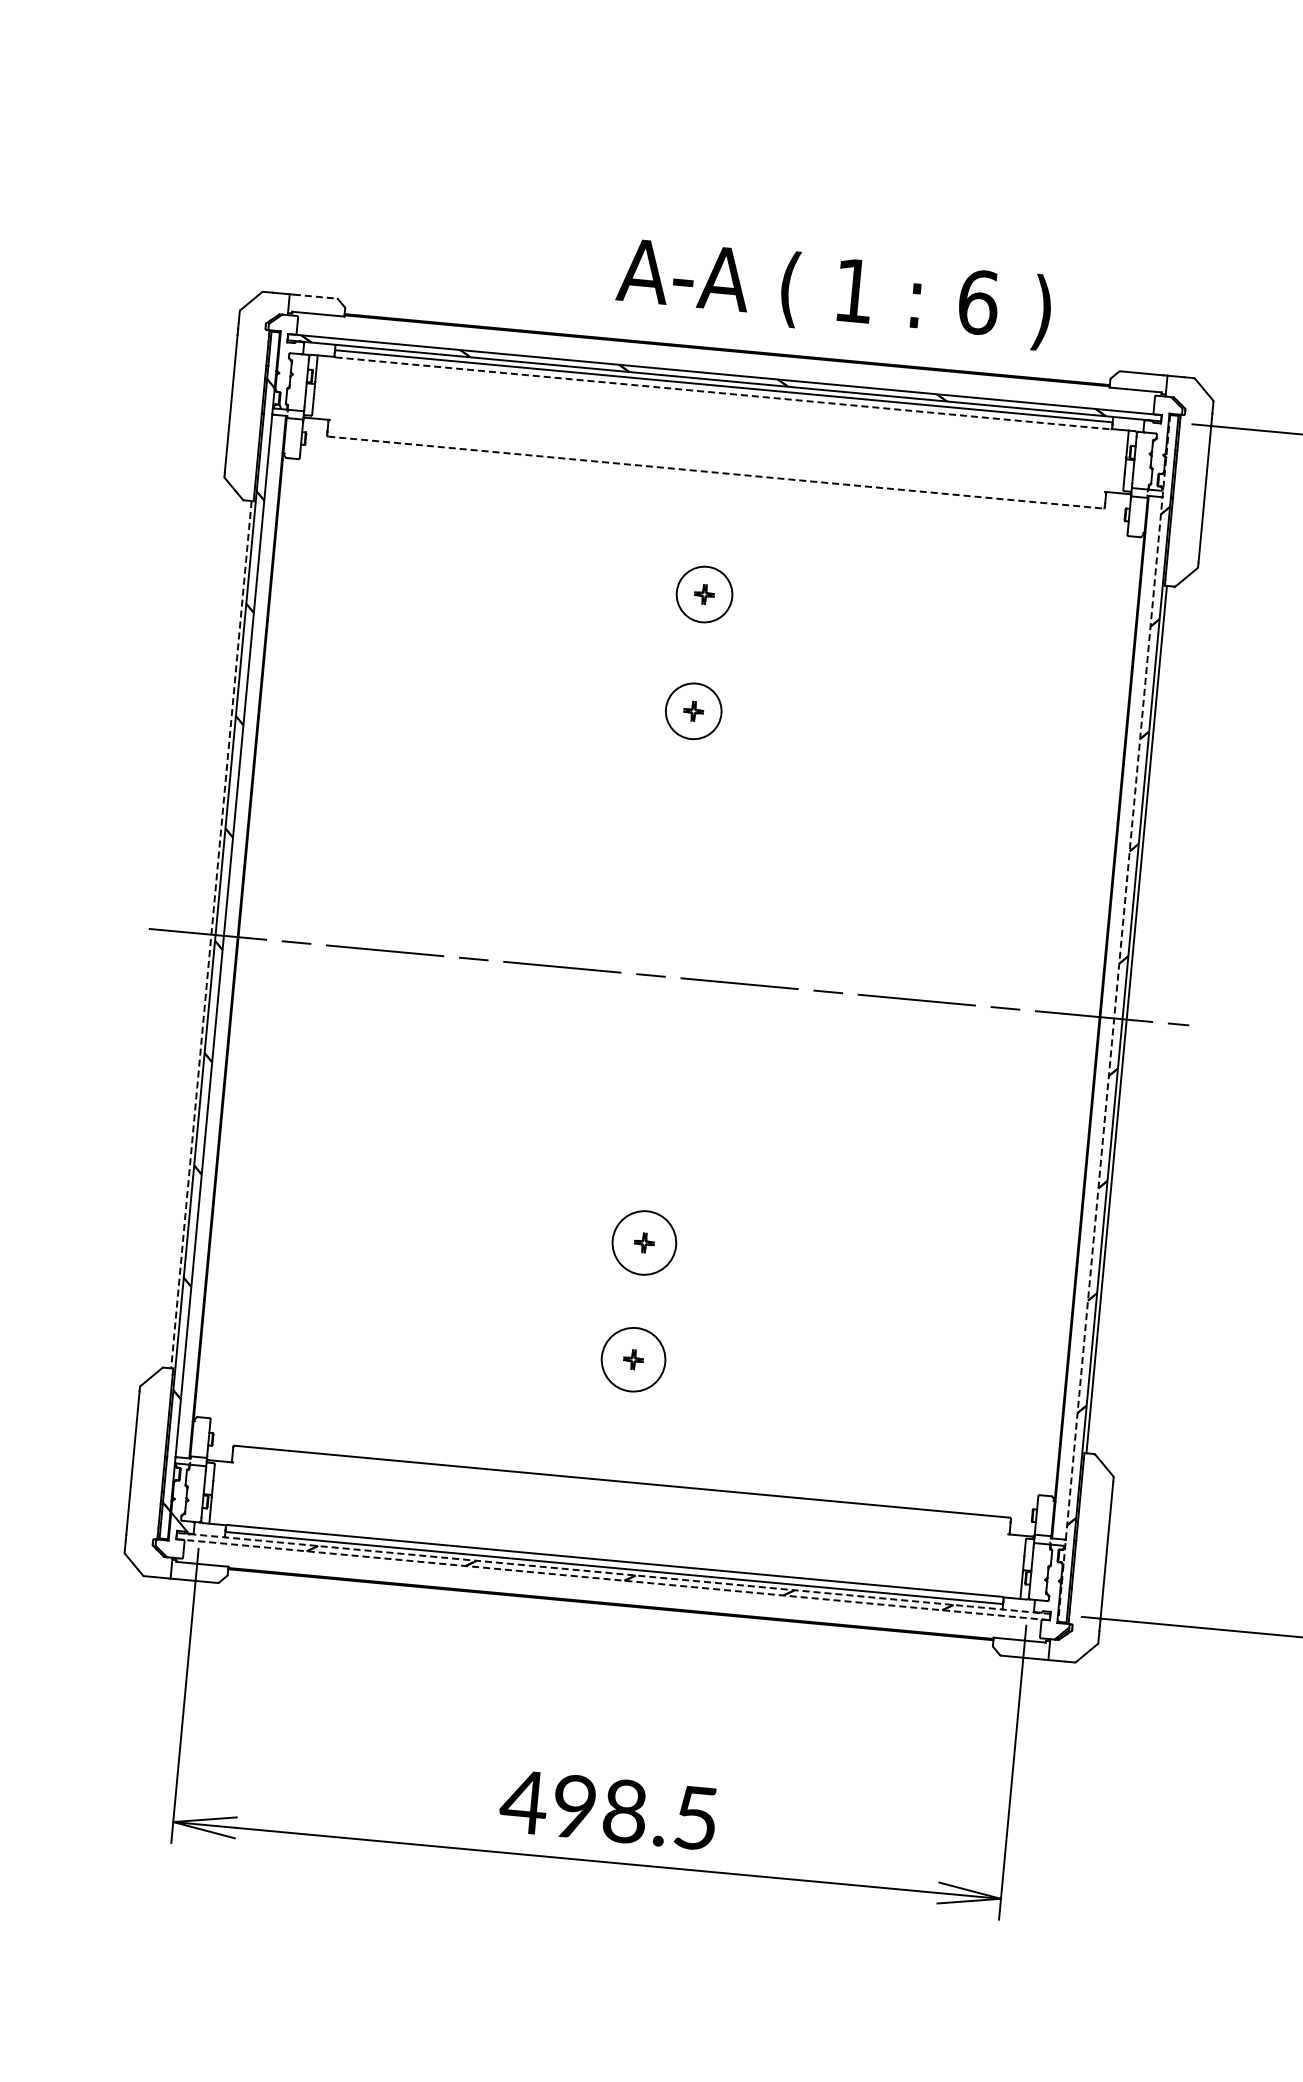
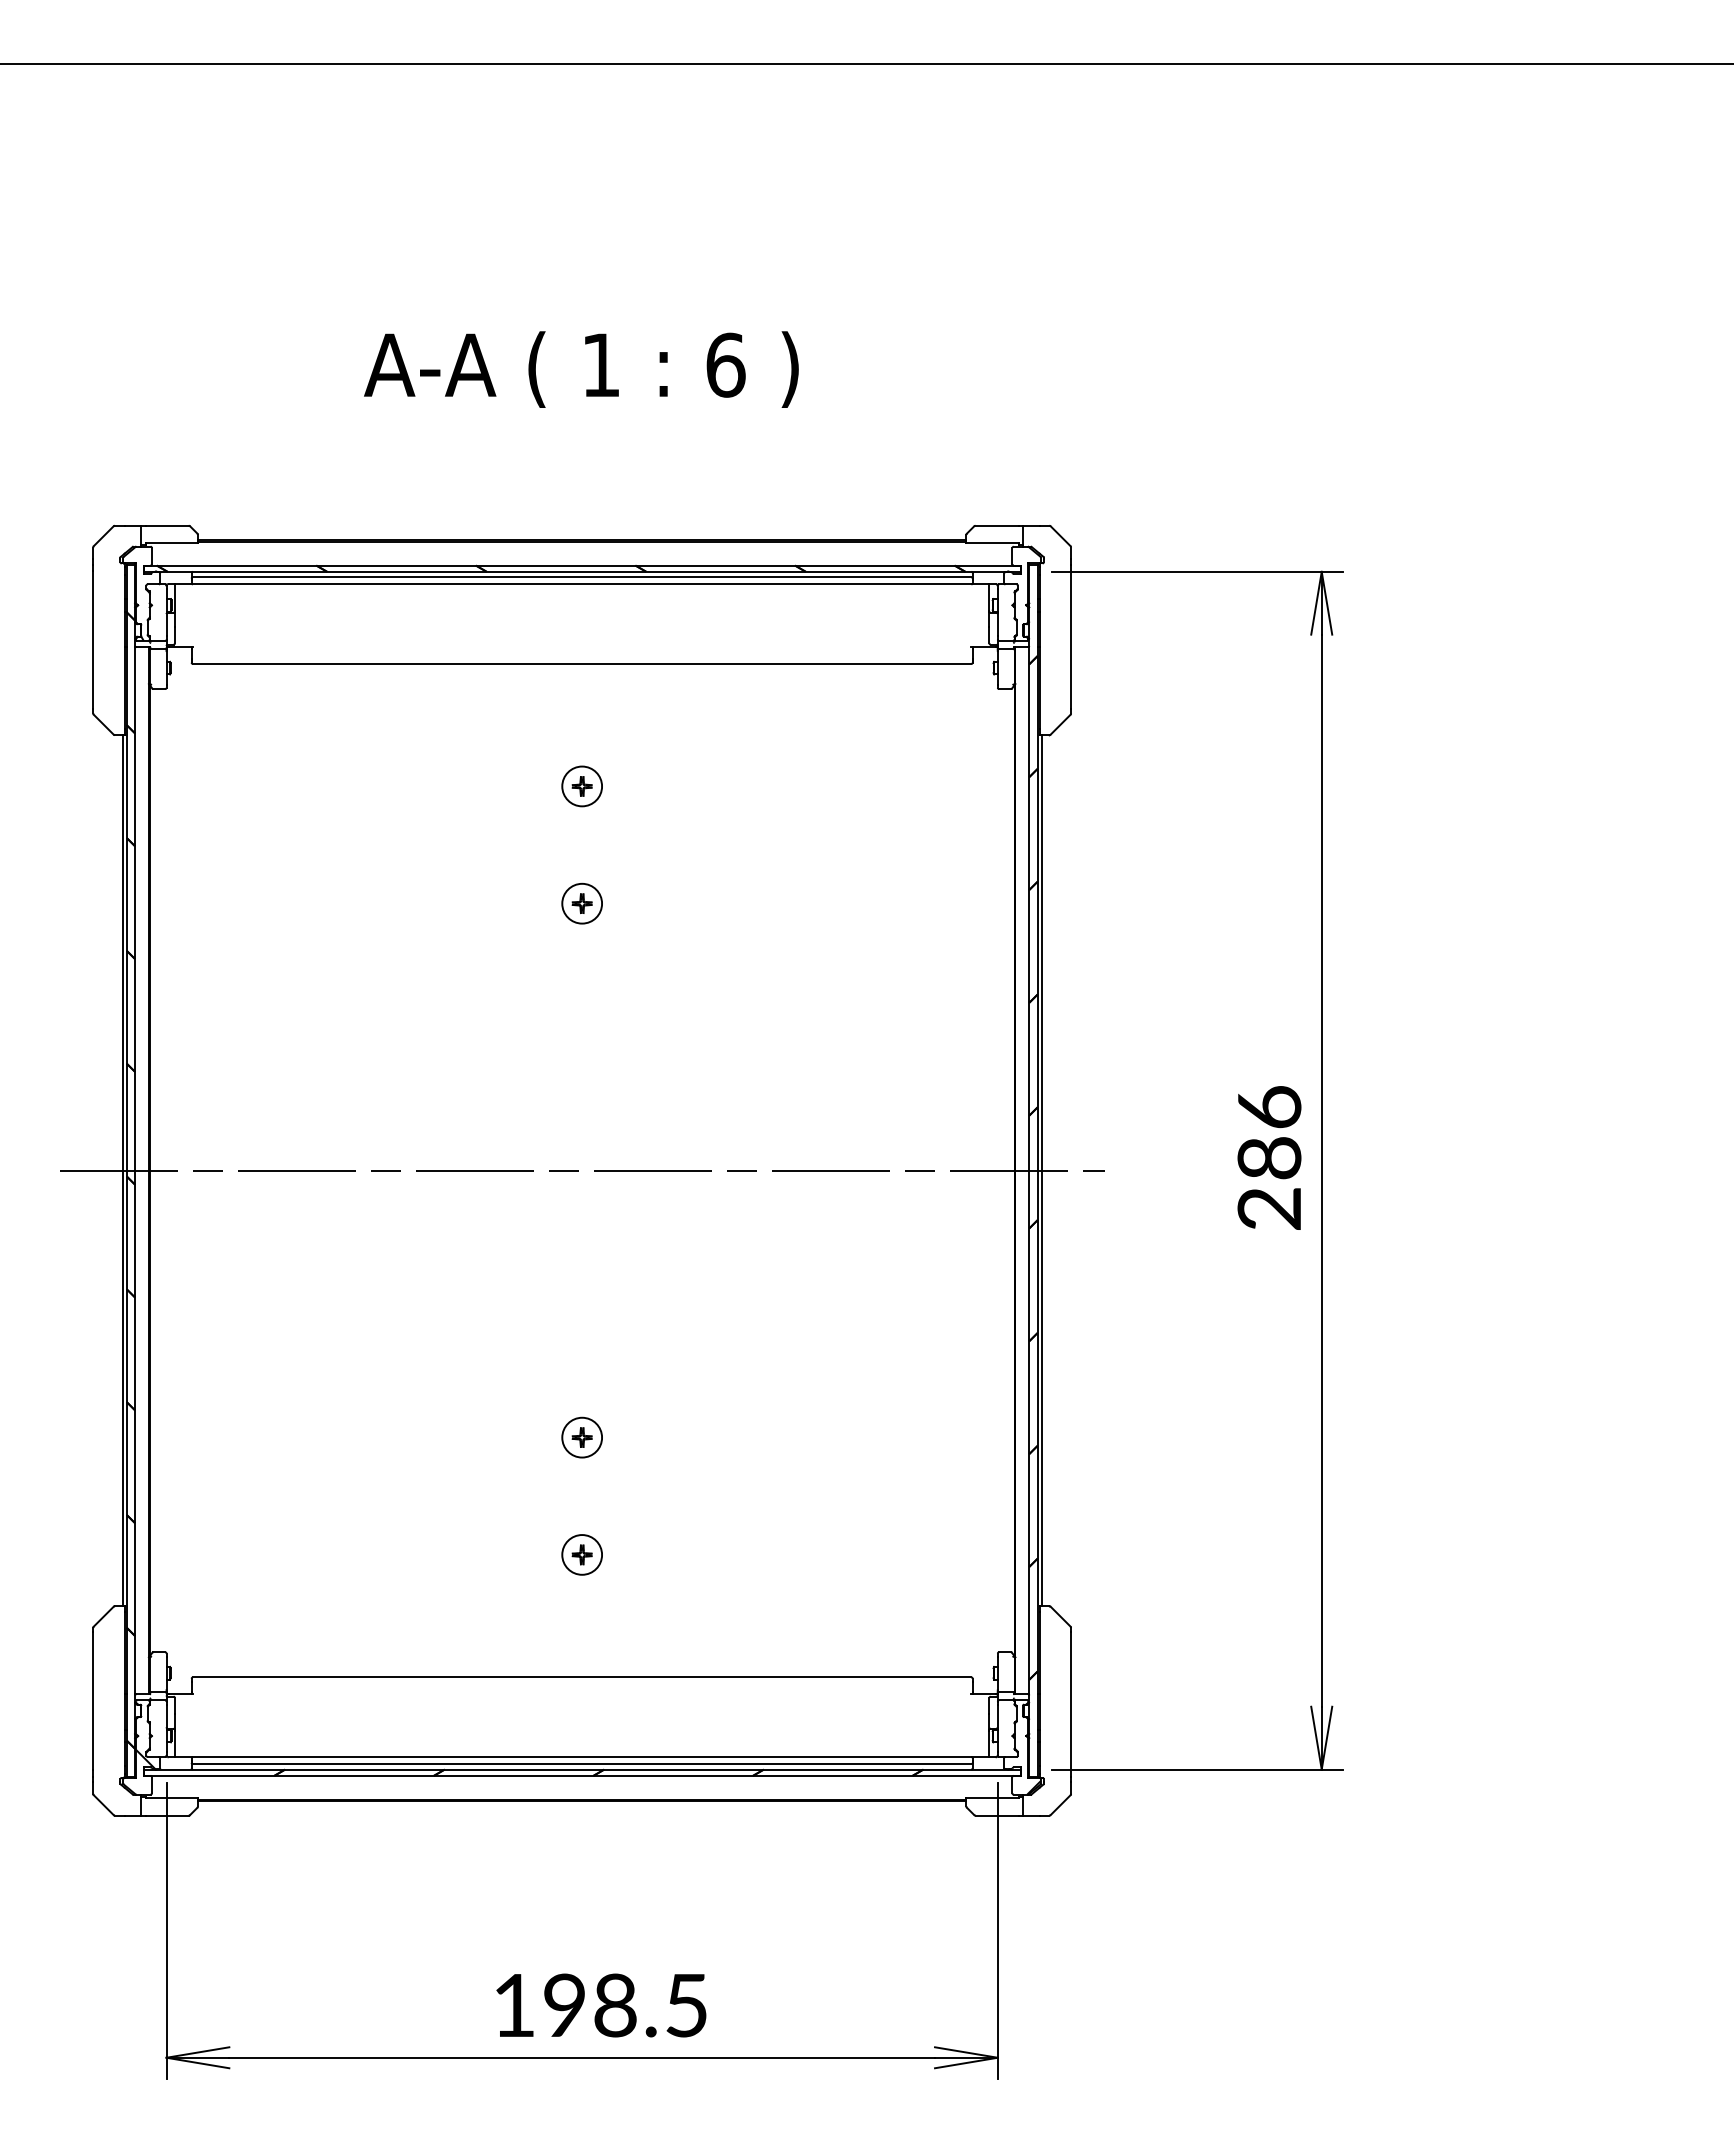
text: (834, 293) -> (581, 369), moved
line: (315, 296) -> (167, 525), dashed -> solid
line: (723, 393) -> (582, 584), dashed -> solid
line: (716, 472) -> (582, 663), dashed -> solid
circle: (704, 594) -> (582, 786), size x0.71
circle: (694, 711) -> (582, 903), size x0.71
line: (211, 934) -> (122, 1170), dashed -> solid
line: (1114, 1018) -> (1029, 1170), dashed -> solid
circle: (644, 1242) -> (582, 1437), size x0.62
circle: (633, 1359) -> (582, 1554), size x0.62
line: (614, 1573) -> (582, 1769), dashed -> solid
line: (613, 1579) -> (582, 1775), dashed -> solid
text: (523, 1802) -> (513, 2005), 498.5 -> 198.5

